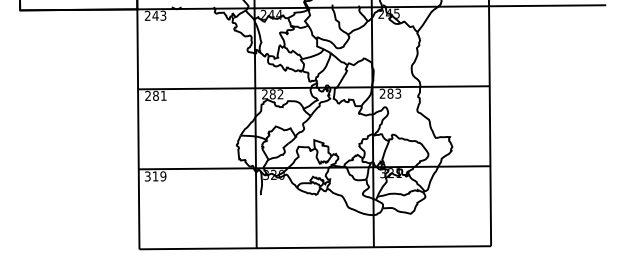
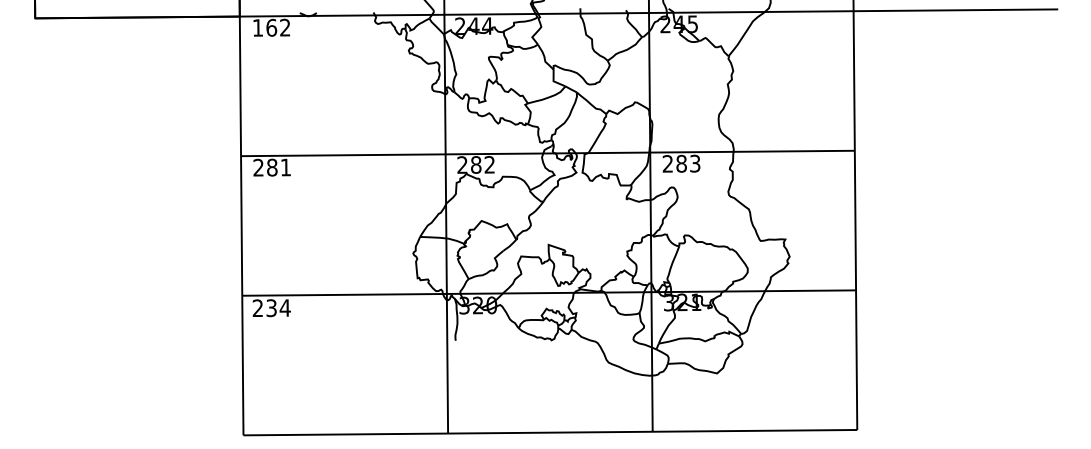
text: (155, 15) -> (271, 27), 243 -> 162
text: (155, 176) -> (271, 308), 319 -> 234

